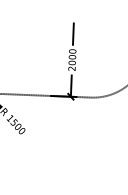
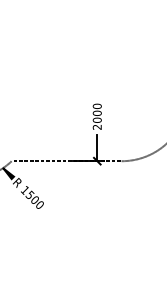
line: (73, 34) -> (97, 85), removed

